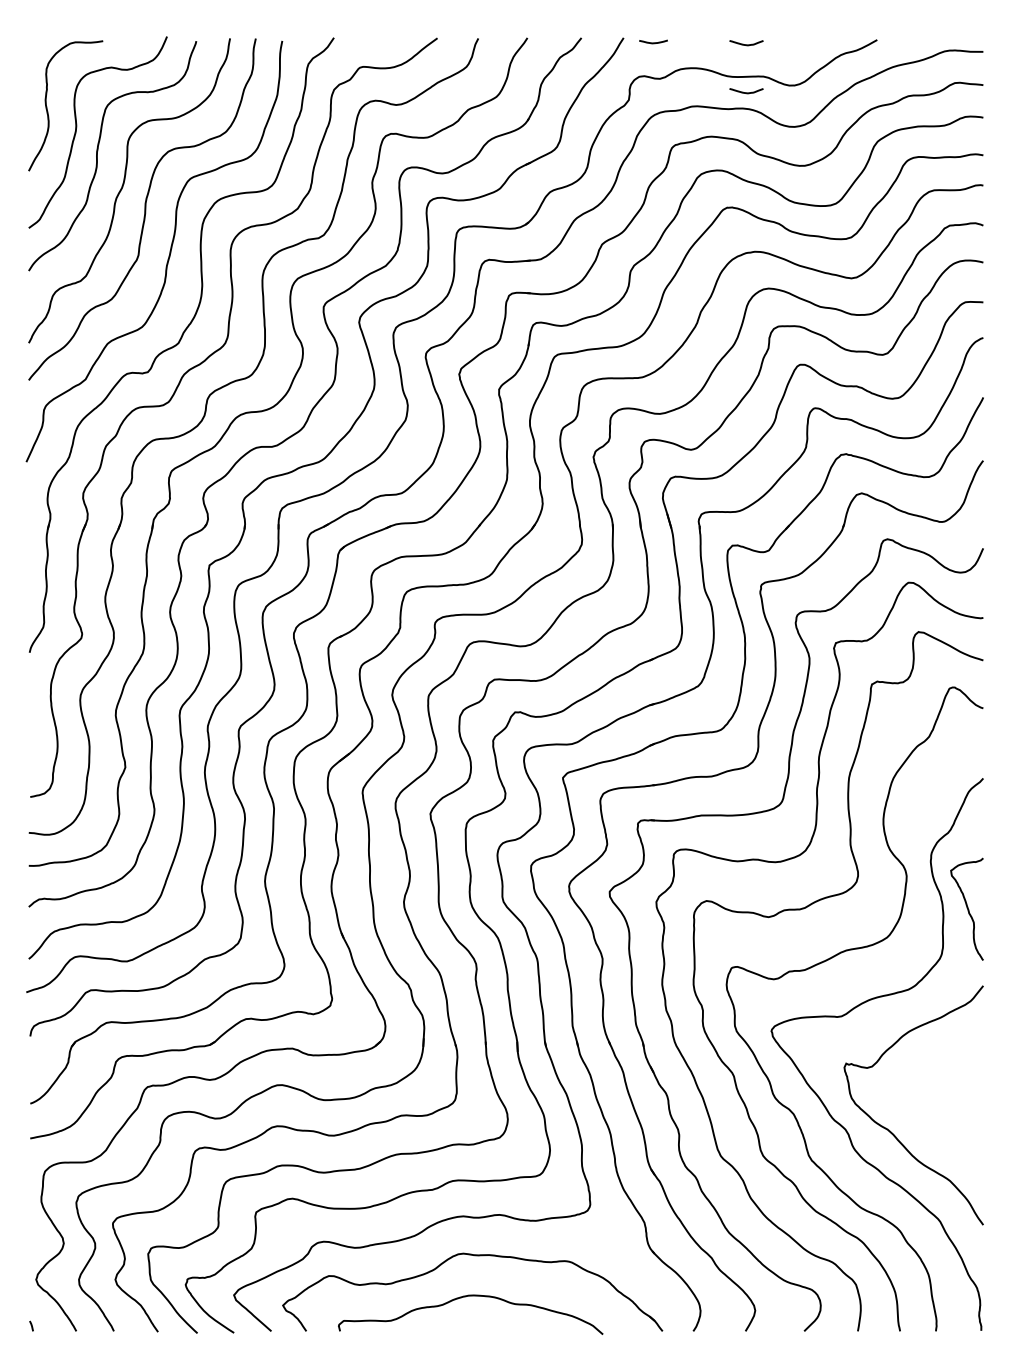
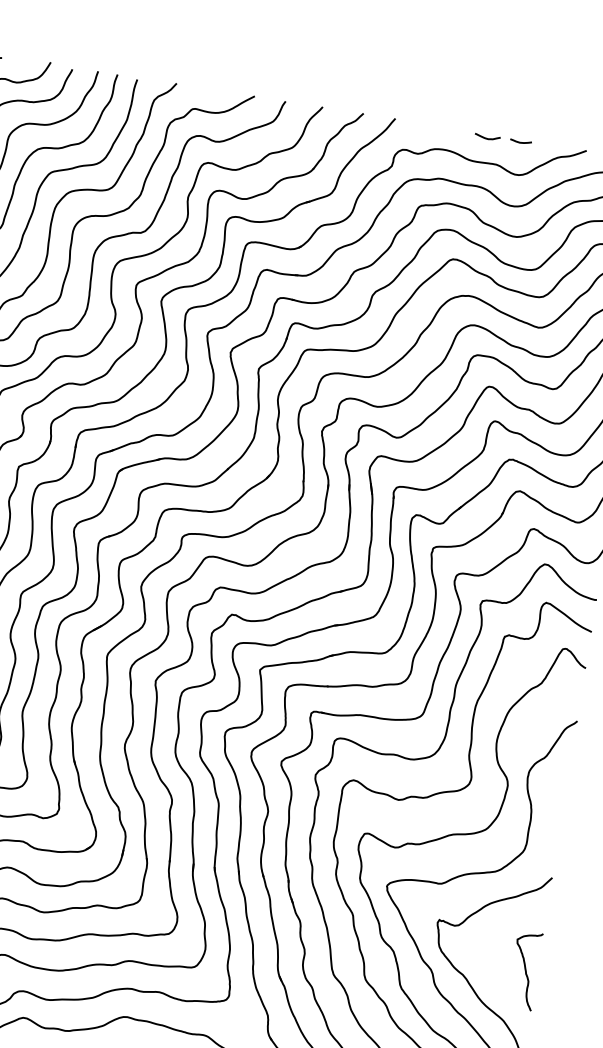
curve: (653, 42) -> (520, 142), moved
curve: (746, 92) -> (481, 174), removed
curve: (966, 908) -> (524, 969), moved

